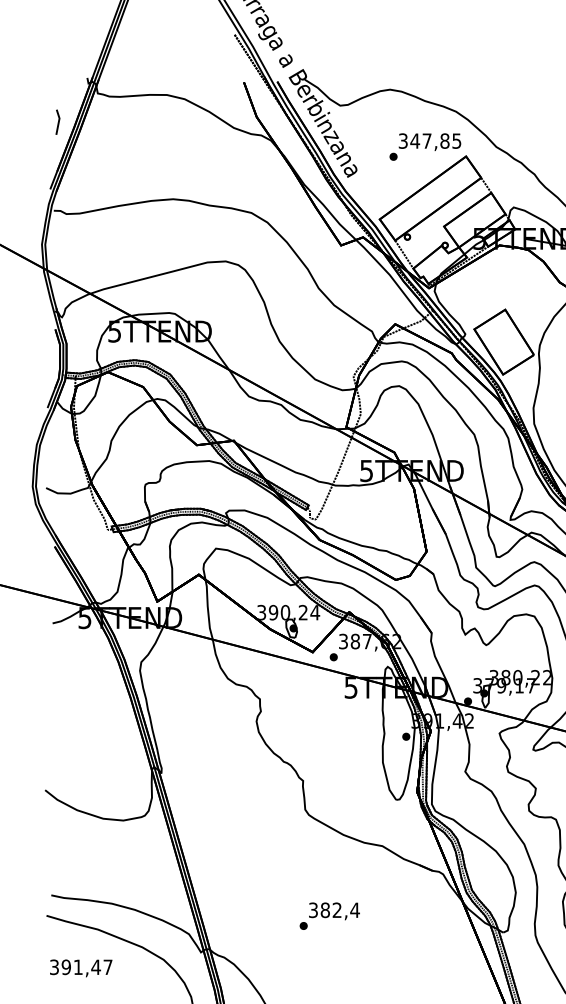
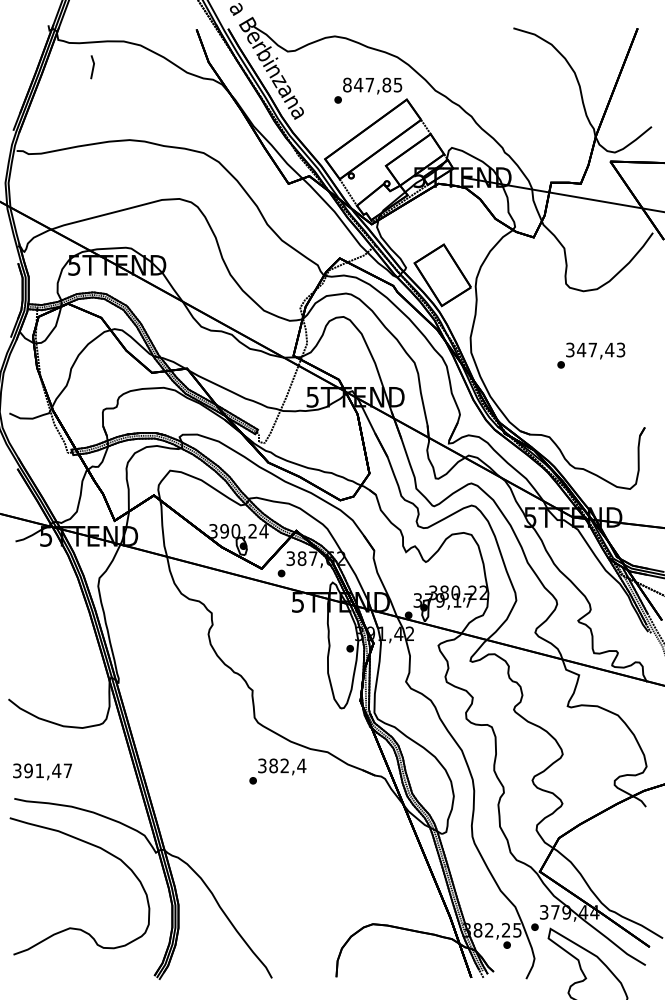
line: (57, 122) -> (92, 67), moved
text: (403, 140) -> (347, 84), 347,85 -> 847,85
text: (329, 916) -> (277, 771), moved
text: (81, 967) -> (42, 771), moved

